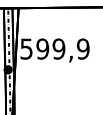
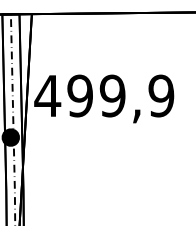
text: (26, 48) -> (47, 94), 599,9 -> 499,9

